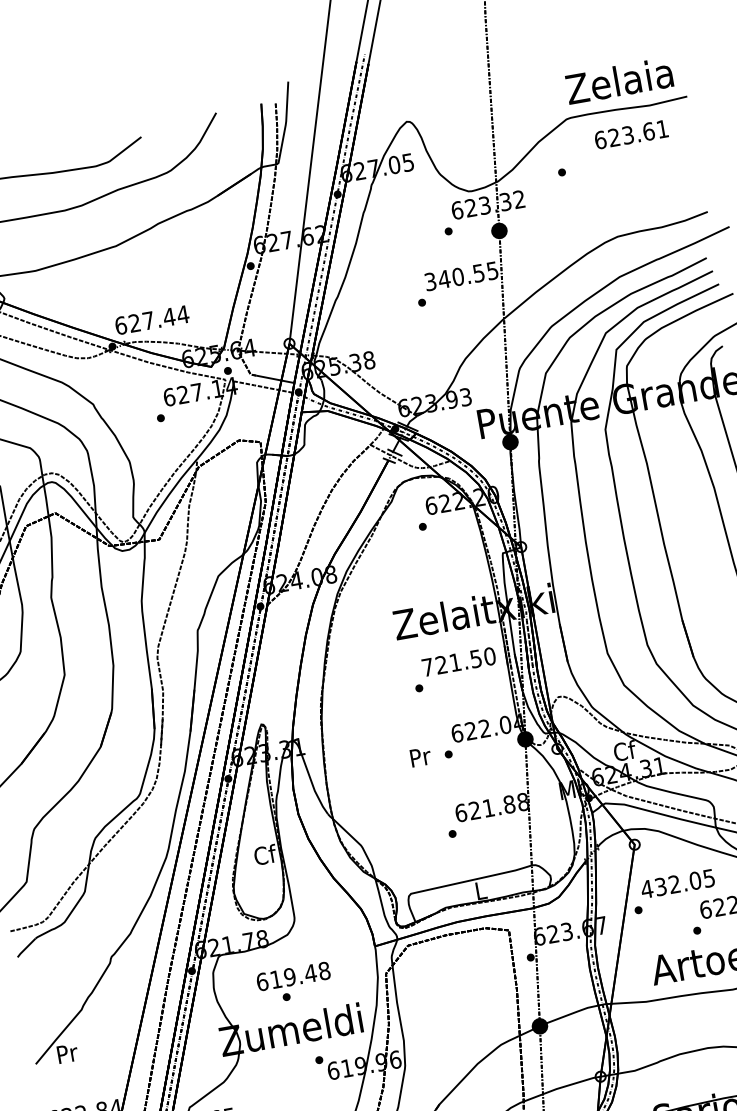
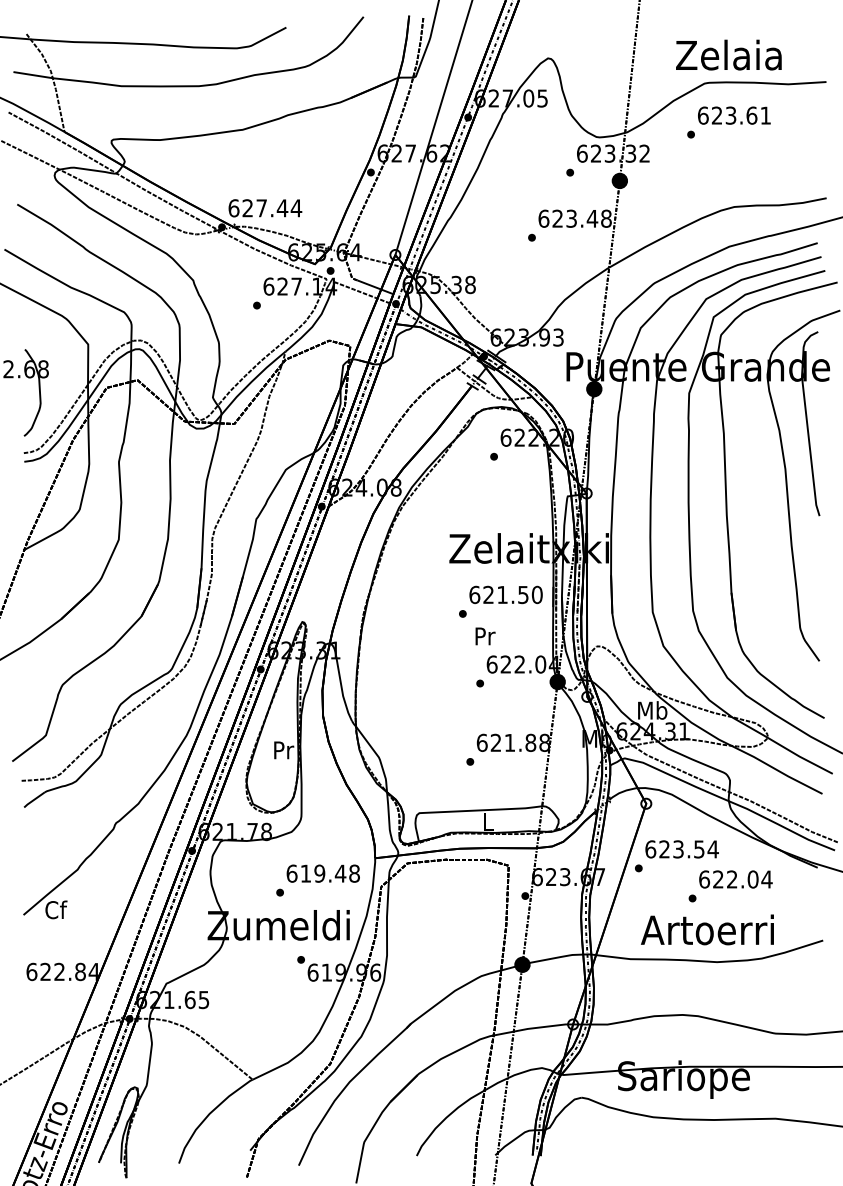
text: (618, 80) -> (728, 54), moved
text: (631, 134) -> (734, 115), moved
text: (460, 276) -> (574, 218), 340.55 -> 623.48
text: (427, 667) -> (474, 594), 721.50 -> 621.50
text: (624, 751) -> (652, 710), Cf -> Mb
text: (420, 757) -> (485, 636), moved
text: (264, 854) -> (283, 749), Cf -> Pr
text: (677, 883) -> (681, 849), 432.05 -> 623.54
text: (292, 976) -> (322, 873), moved
text: (67, 1053) -> (56, 909), Pr -> Cf

